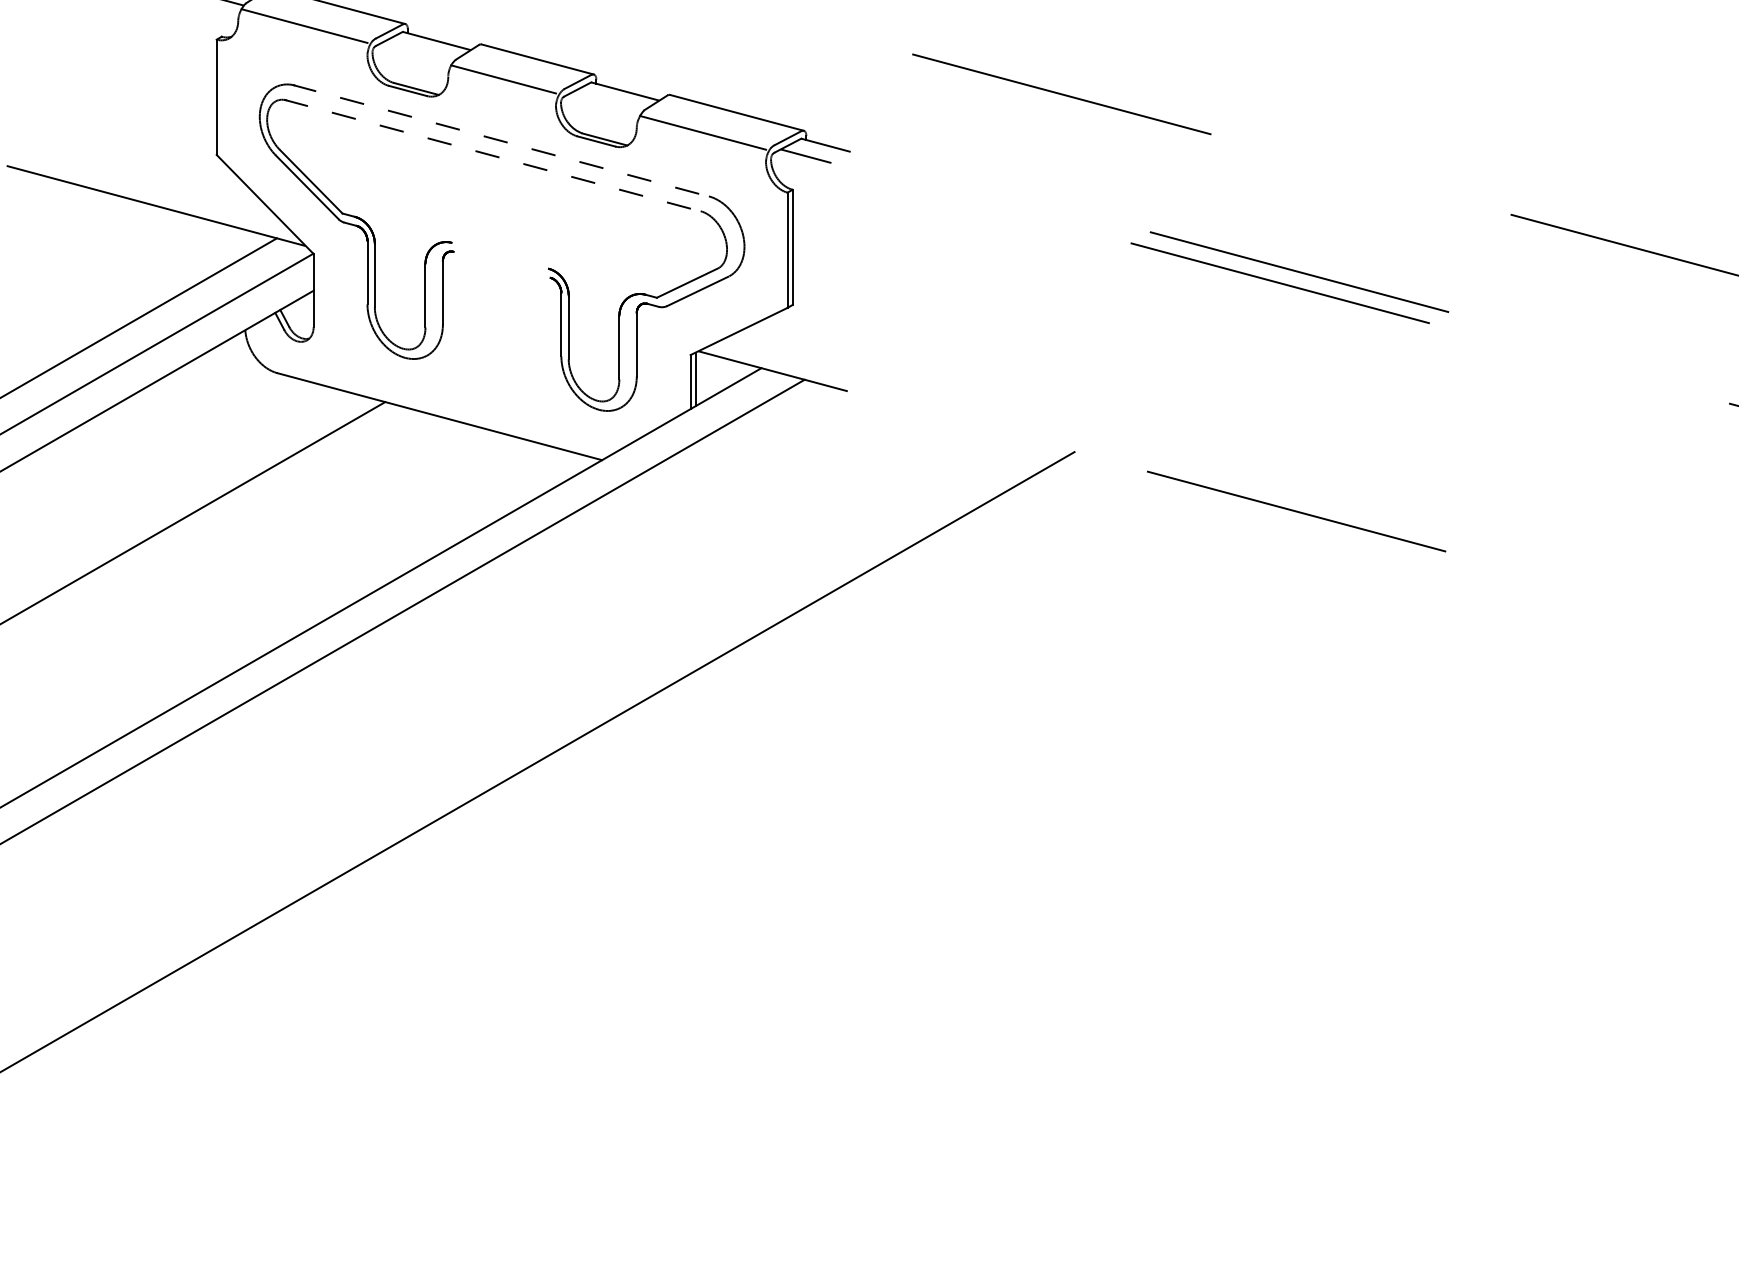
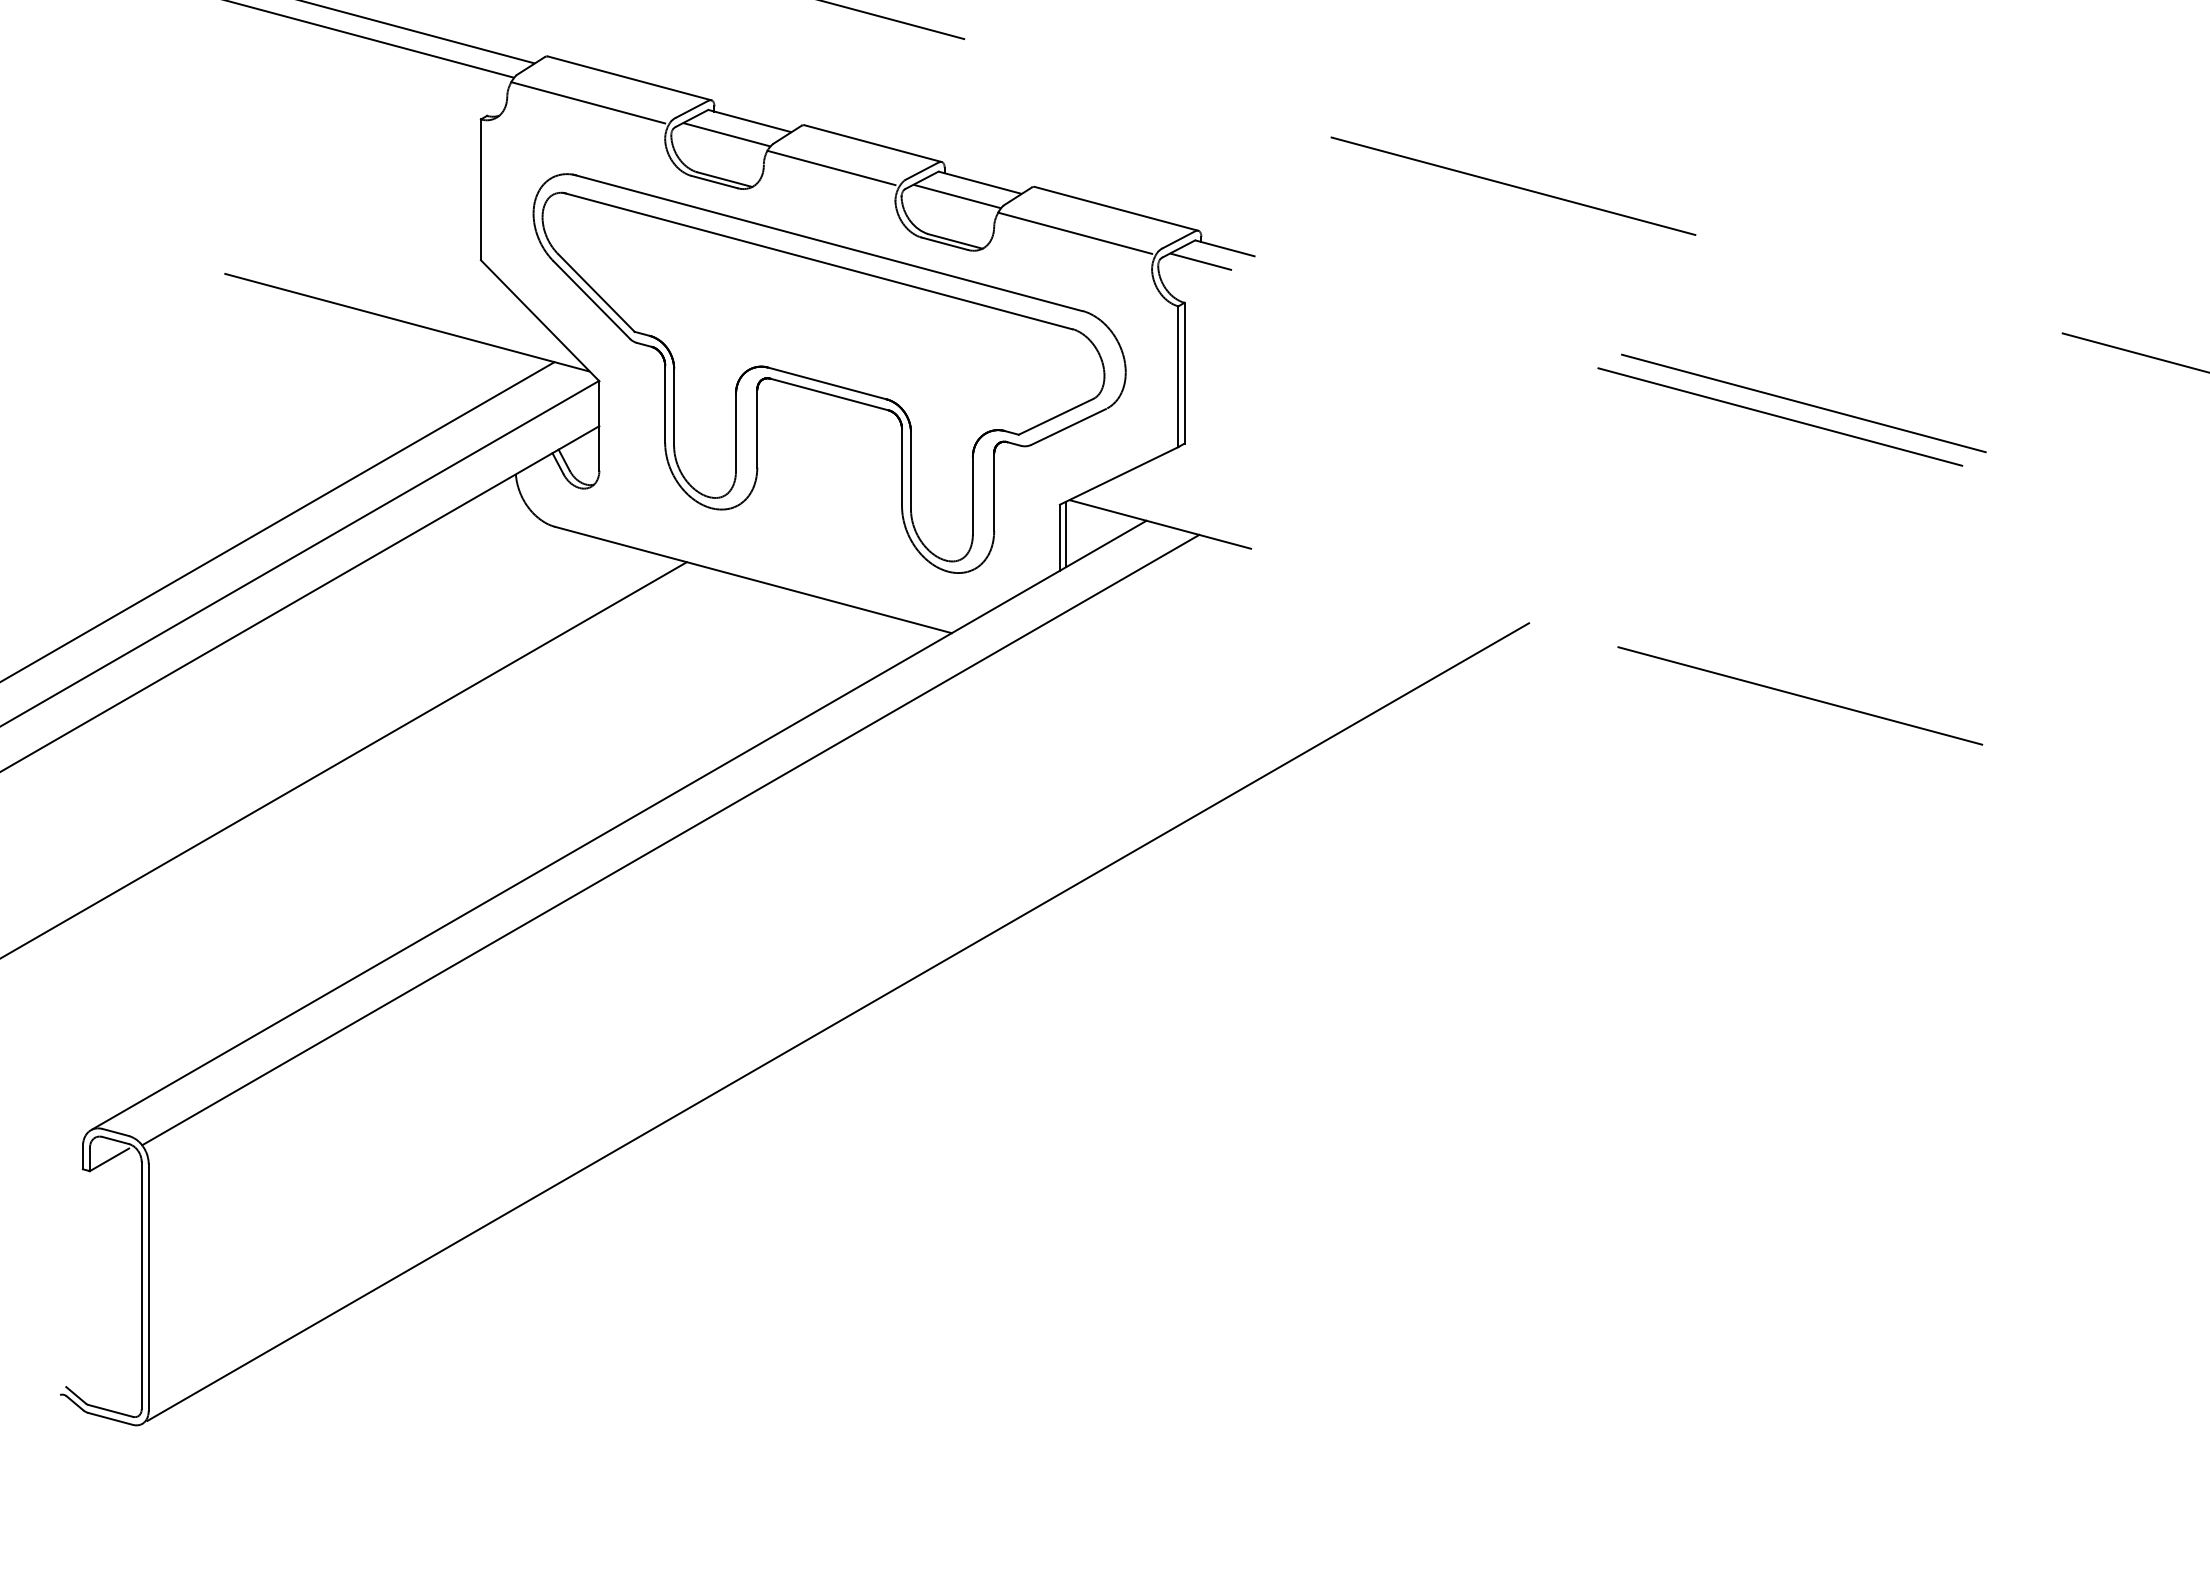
line: (417, 52) -> (726, 134), added
line: (606, 102) -> (957, 196), added
line: (500, 140) -> (827, 242), dashed -> solid
line: (492, 155) -> (817, 261), dashed -> solid
line: (500, 255) -> (827, 383), added
line: (502, 264) -> (829, 394), added

